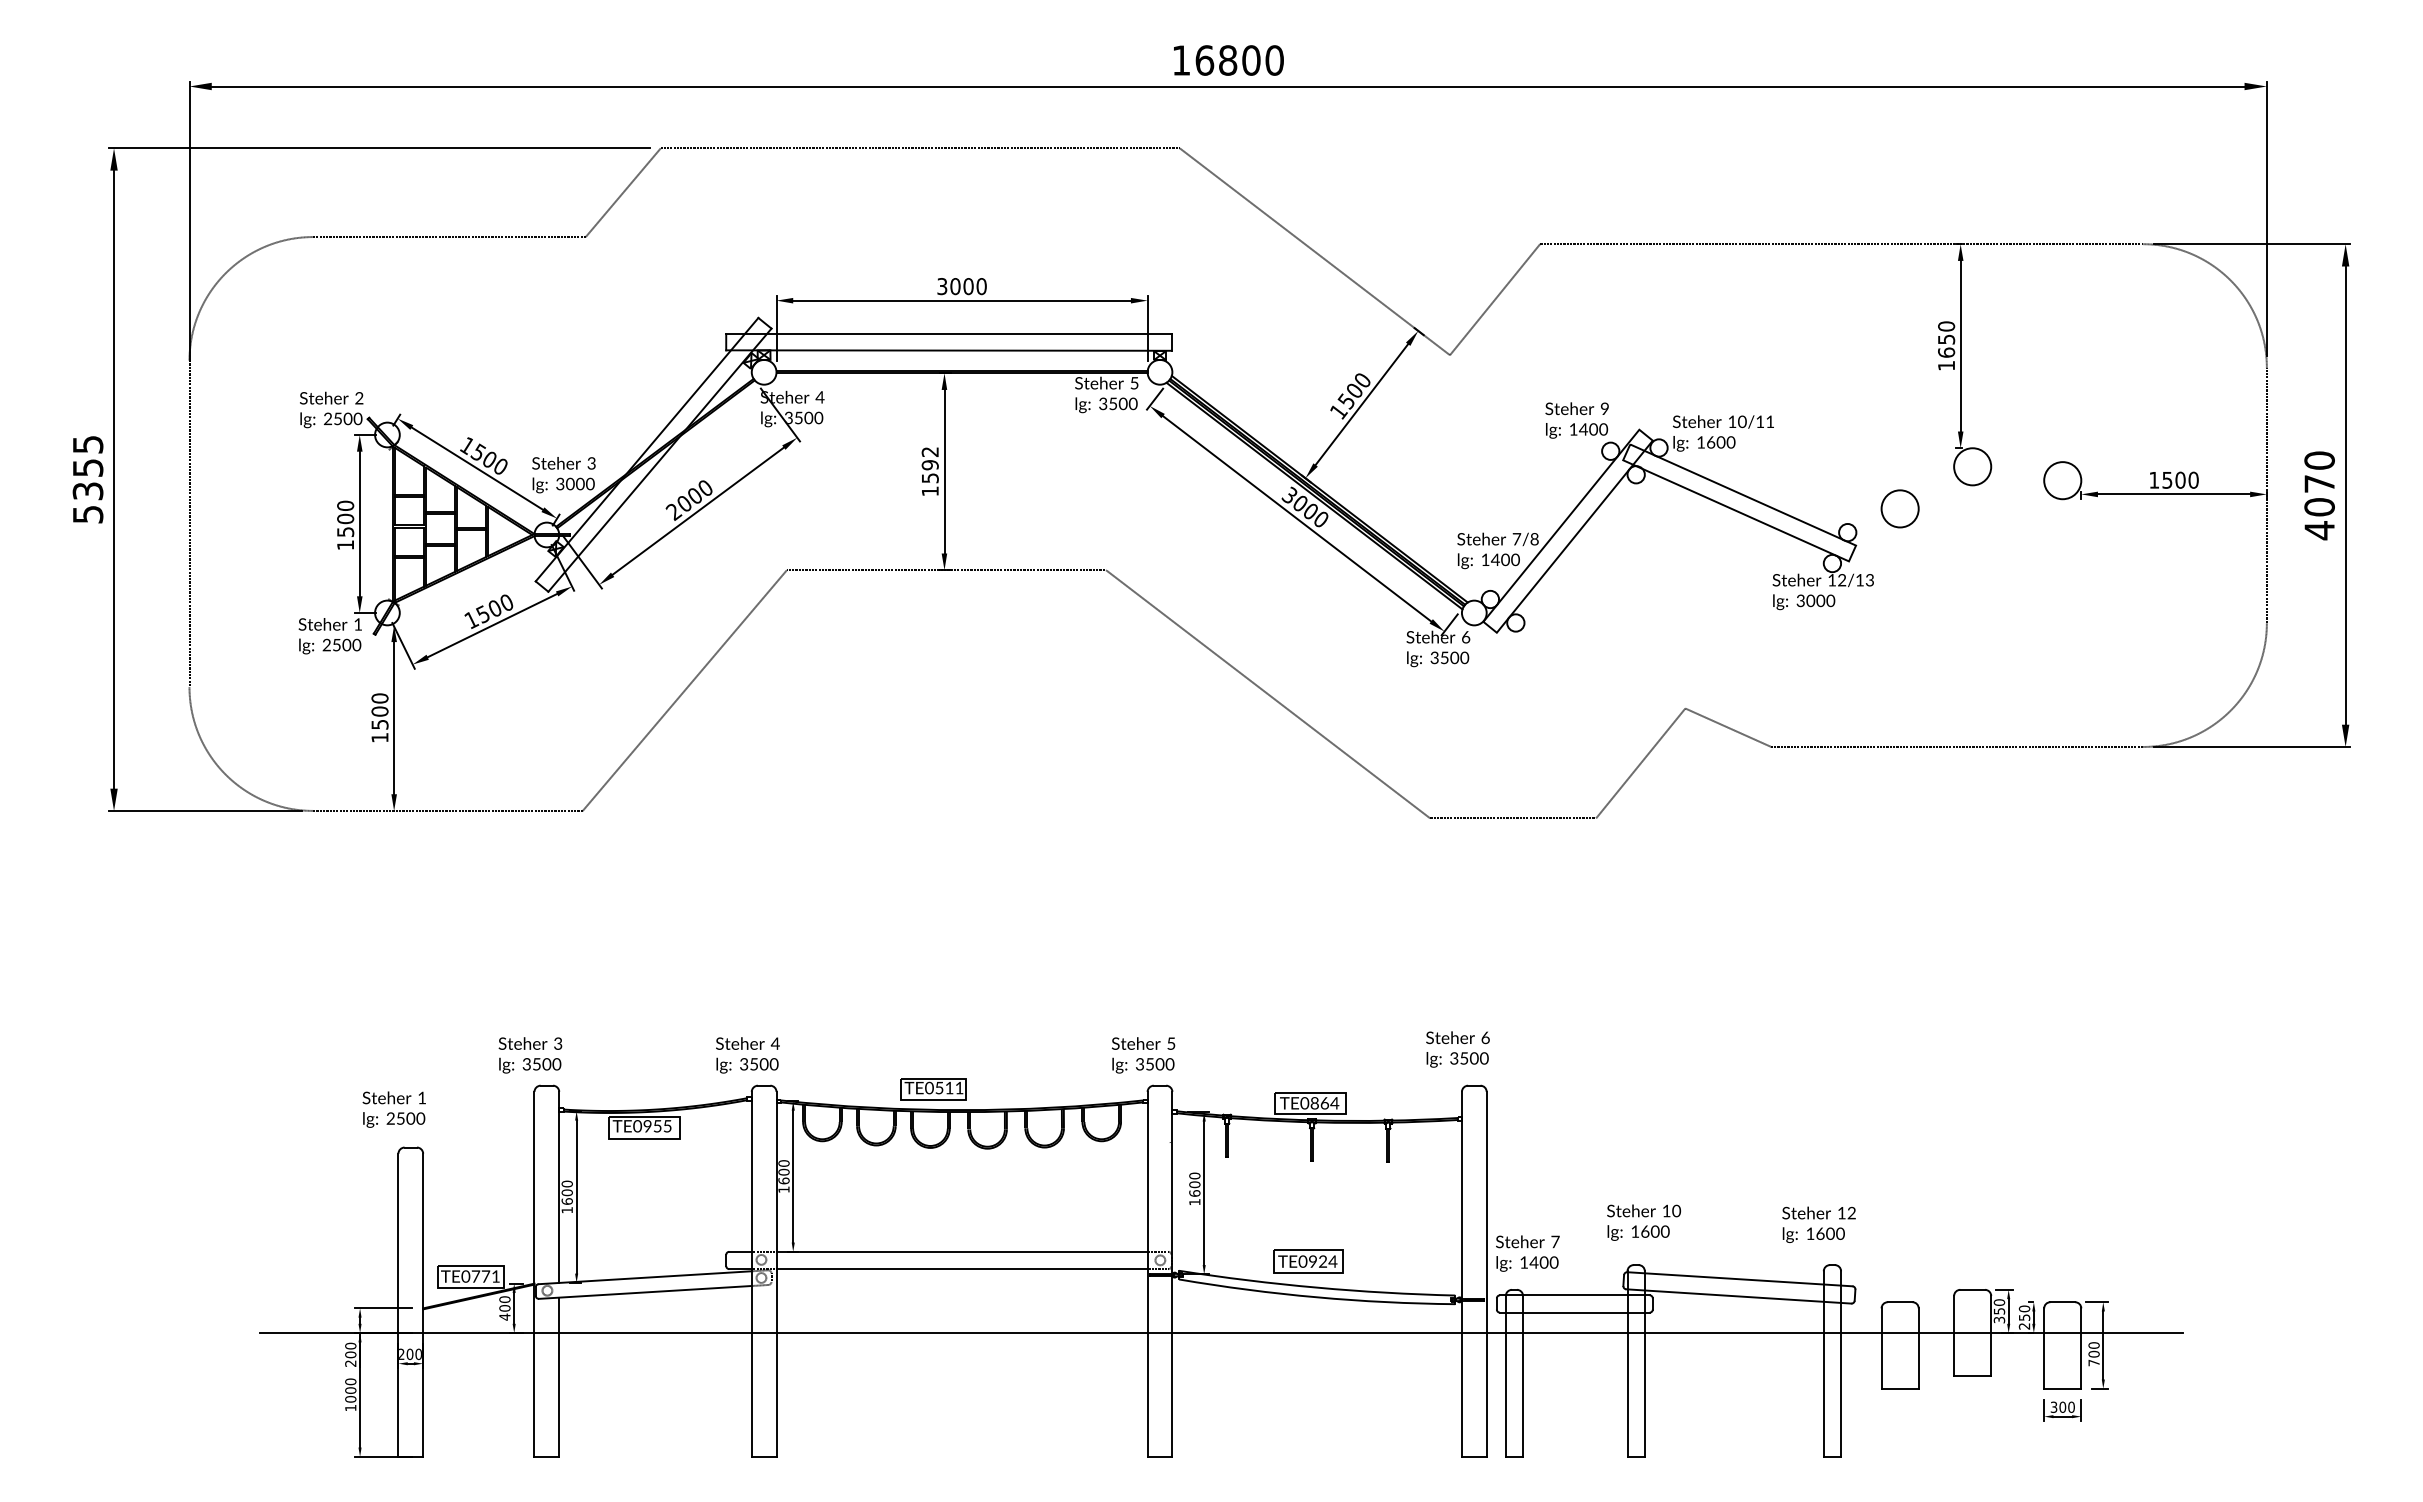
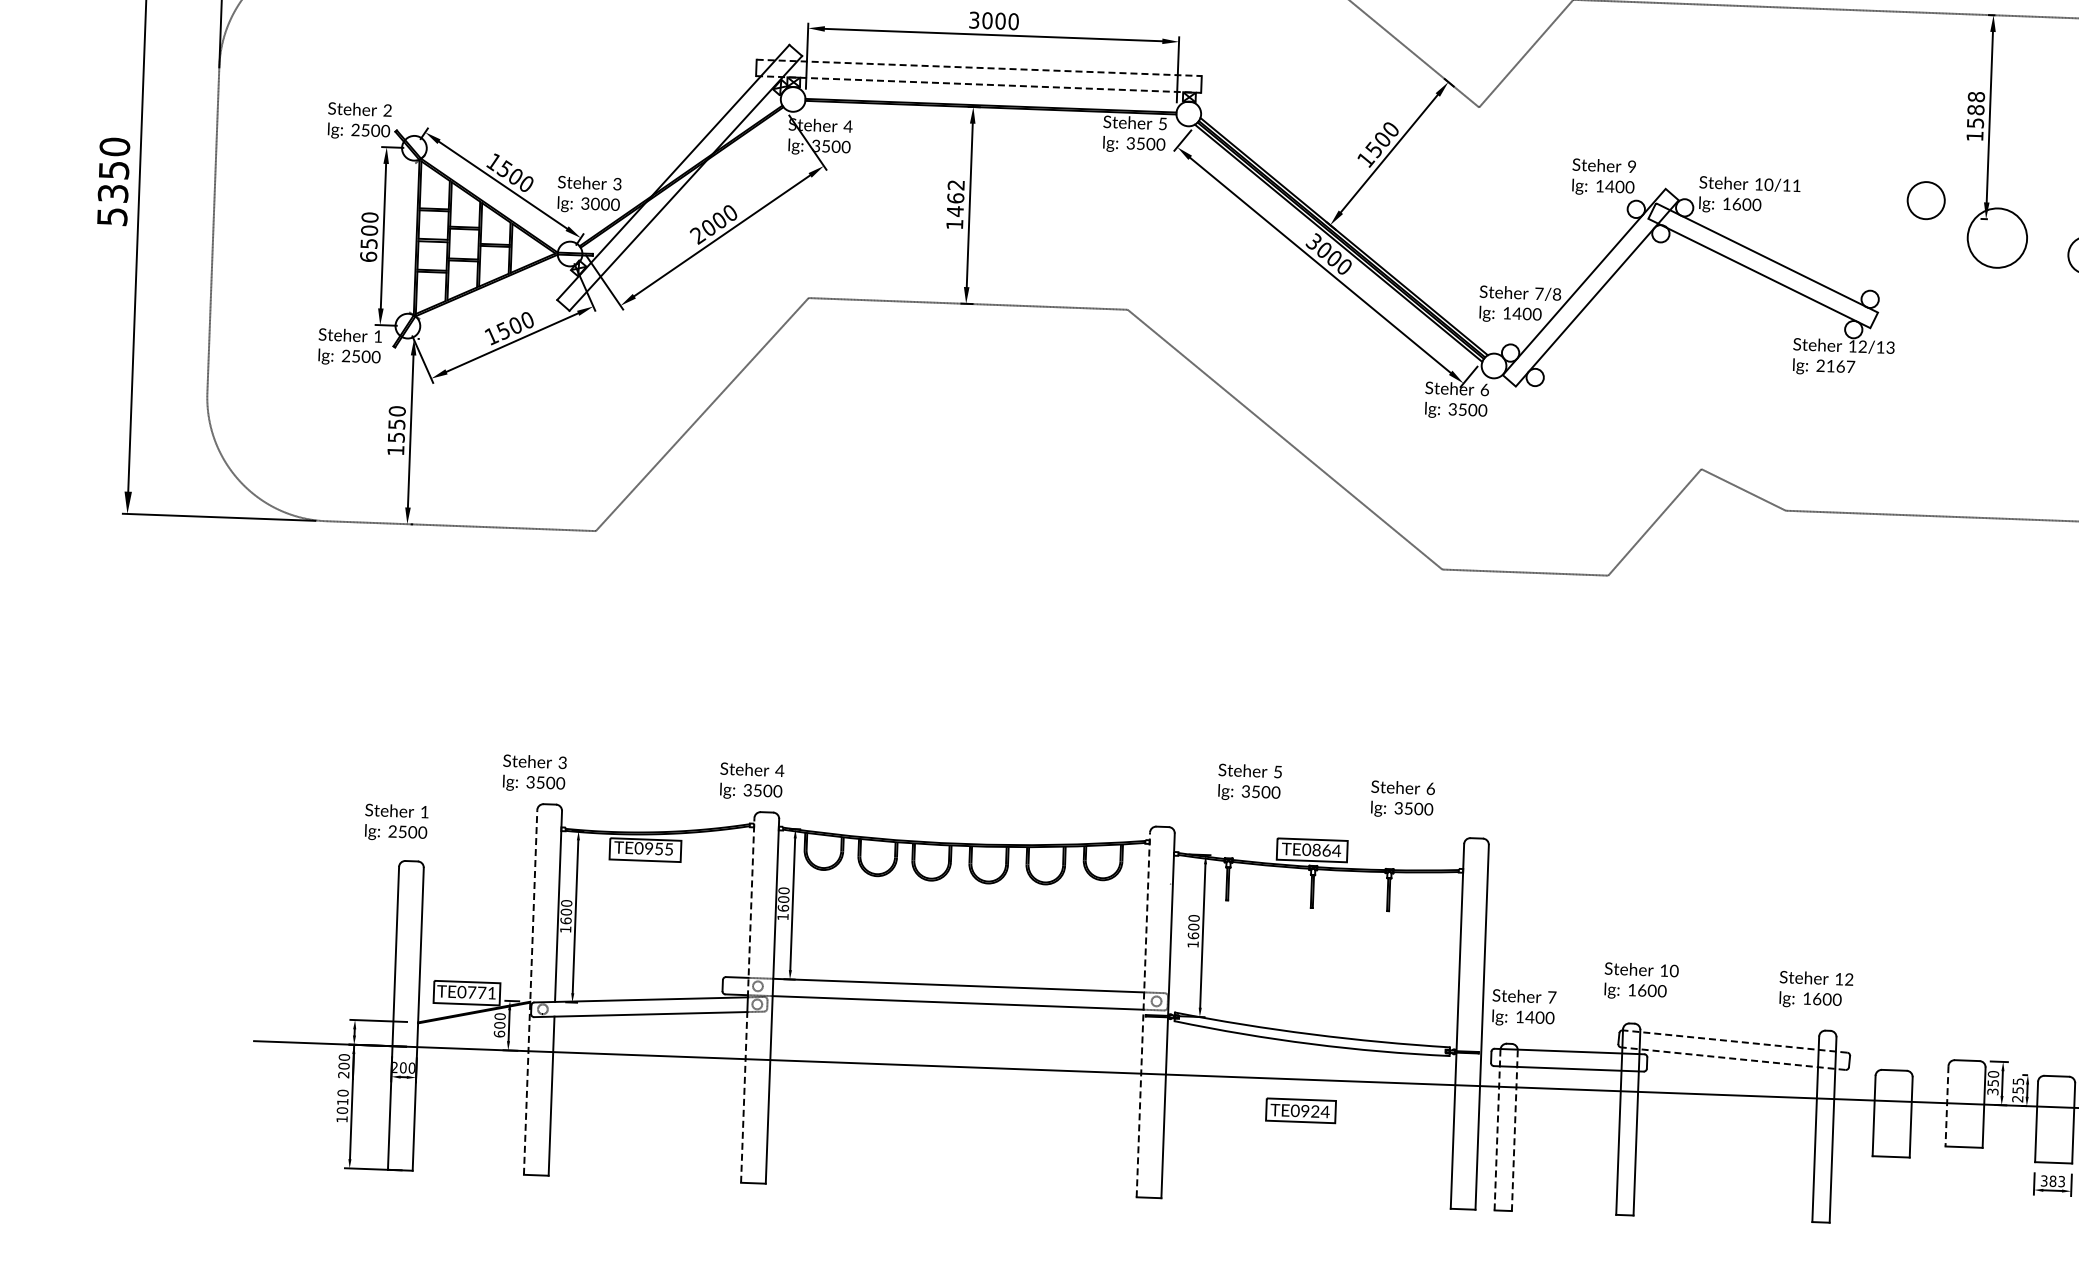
line: (948, 333) -> (978, 67), solid -> dashed
text: (1946, 339) -> (1975, 109), 1650 -> 1588
line: (948, 350) -> (978, 84), solid -> dashed
text: (87, 444) -> (114, 146), 5355 -> 5350
circle: (1972, 466) -> (1997, 237), size x1.6
text: (929, 471) -> (954, 204), 1592 -> 1462
circle: (1899, 508) -> (1925, 200), moved
text: (345, 545) -> (368, 257), 1500 -> 6500
text: (1815, 600) -> (1835, 366), 3000 -> 2167
text: (379, 711) -> (396, 424), 1500 -> 1550
text: (1457, 1049) -> (1402, 799), moved
text: (1143, 1055) -> (1249, 782), moved
part: (933, 1089) -> (936, 822), removed
line: (751, 1181) -> (750, 907), solid -> dashed
part: (1308, 1261) -> (1300, 1110), moved
line: (534, 1273) -> (530, 991), solid -> dashed
line: (1147, 1273) -> (1143, 1014), solid -> dashed
line: (1739, 1279) -> (1734, 1041), solid -> dashed
line: (1738, 1296) -> (1733, 1058), solid -> dashed
text: (2024, 1308) -> (2018, 1081), 250 -> 255
text: (504, 1316) -> (499, 1033), 400 -> 600
line: (1954, 1336) -> (1947, 1106), solid -> dashed
line: (751, 1370) -> (743, 1096), solid -> dashed
line: (1505, 1375) -> (1497, 1129), solid -> dashed
line: (1523, 1376) -> (1515, 1130), solid -> dashed
text: (350, 1390) -> (342, 1101), 1000 -> 1010
text: (2066, 1406) -> (2056, 1180), 300 -> 383

